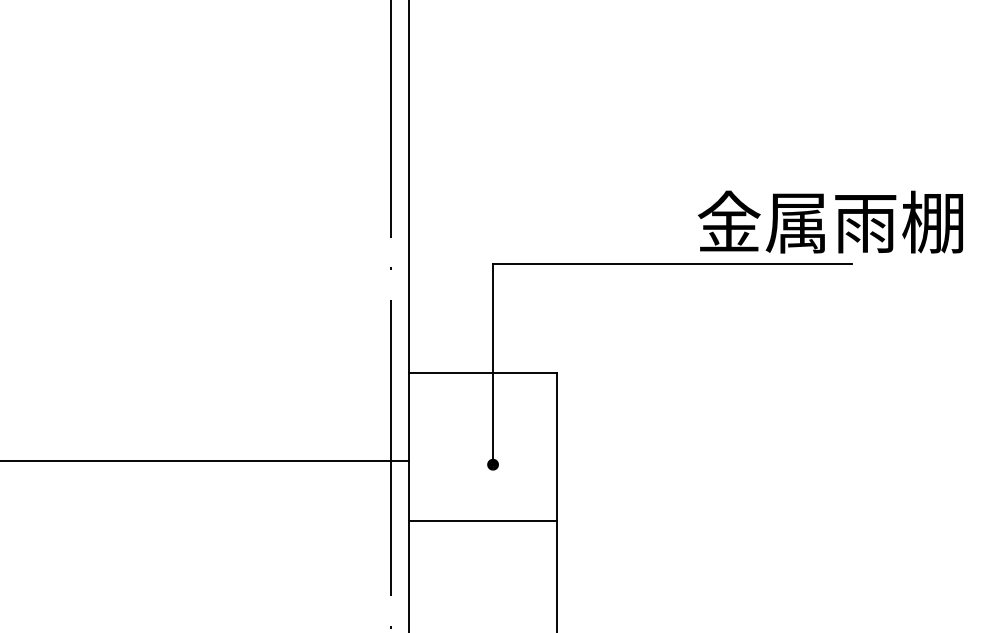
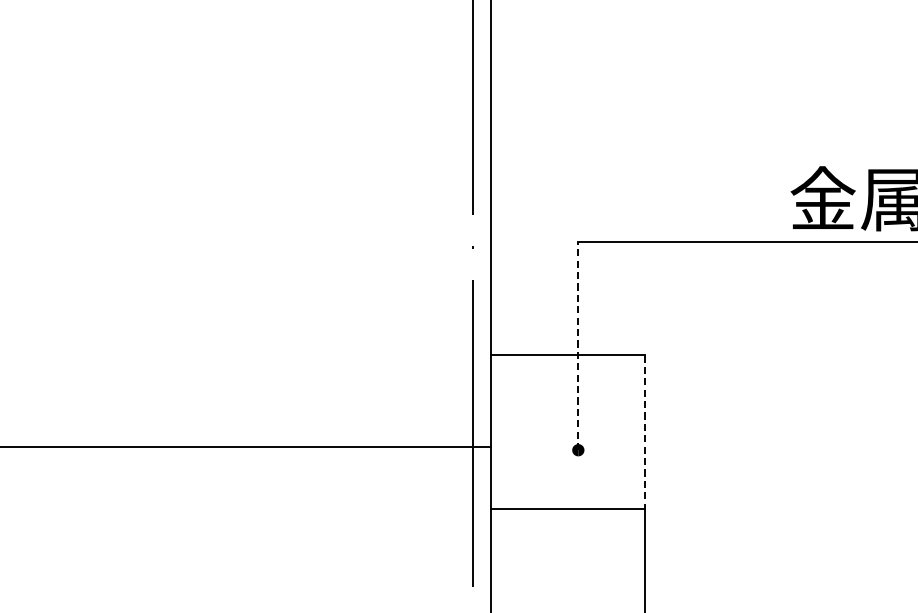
line: (493, 364) -> (578, 346), solid -> dashed
line: (557, 447) -> (645, 432), solid -> dashed

